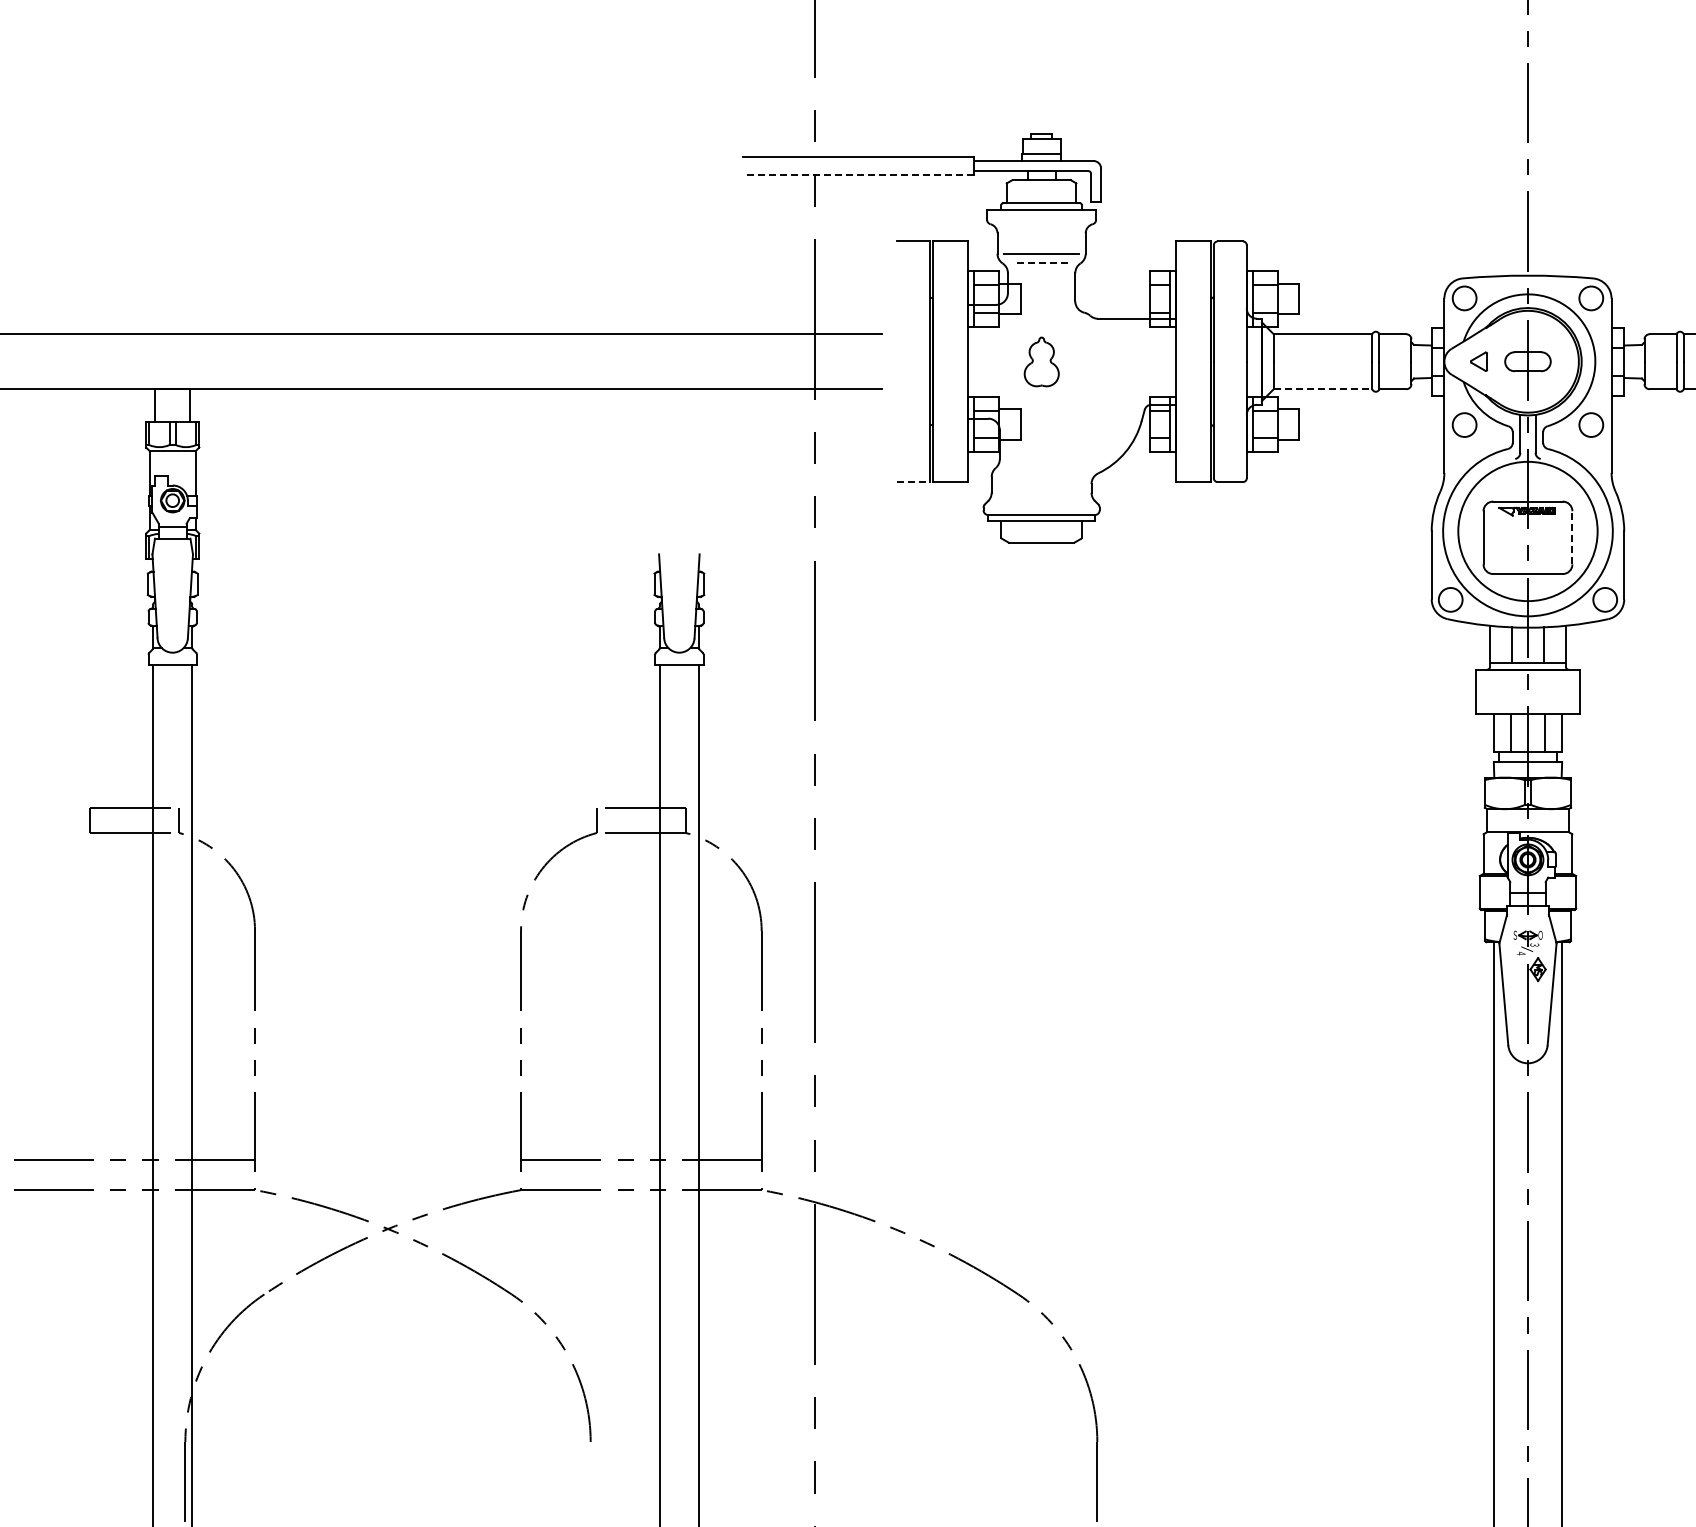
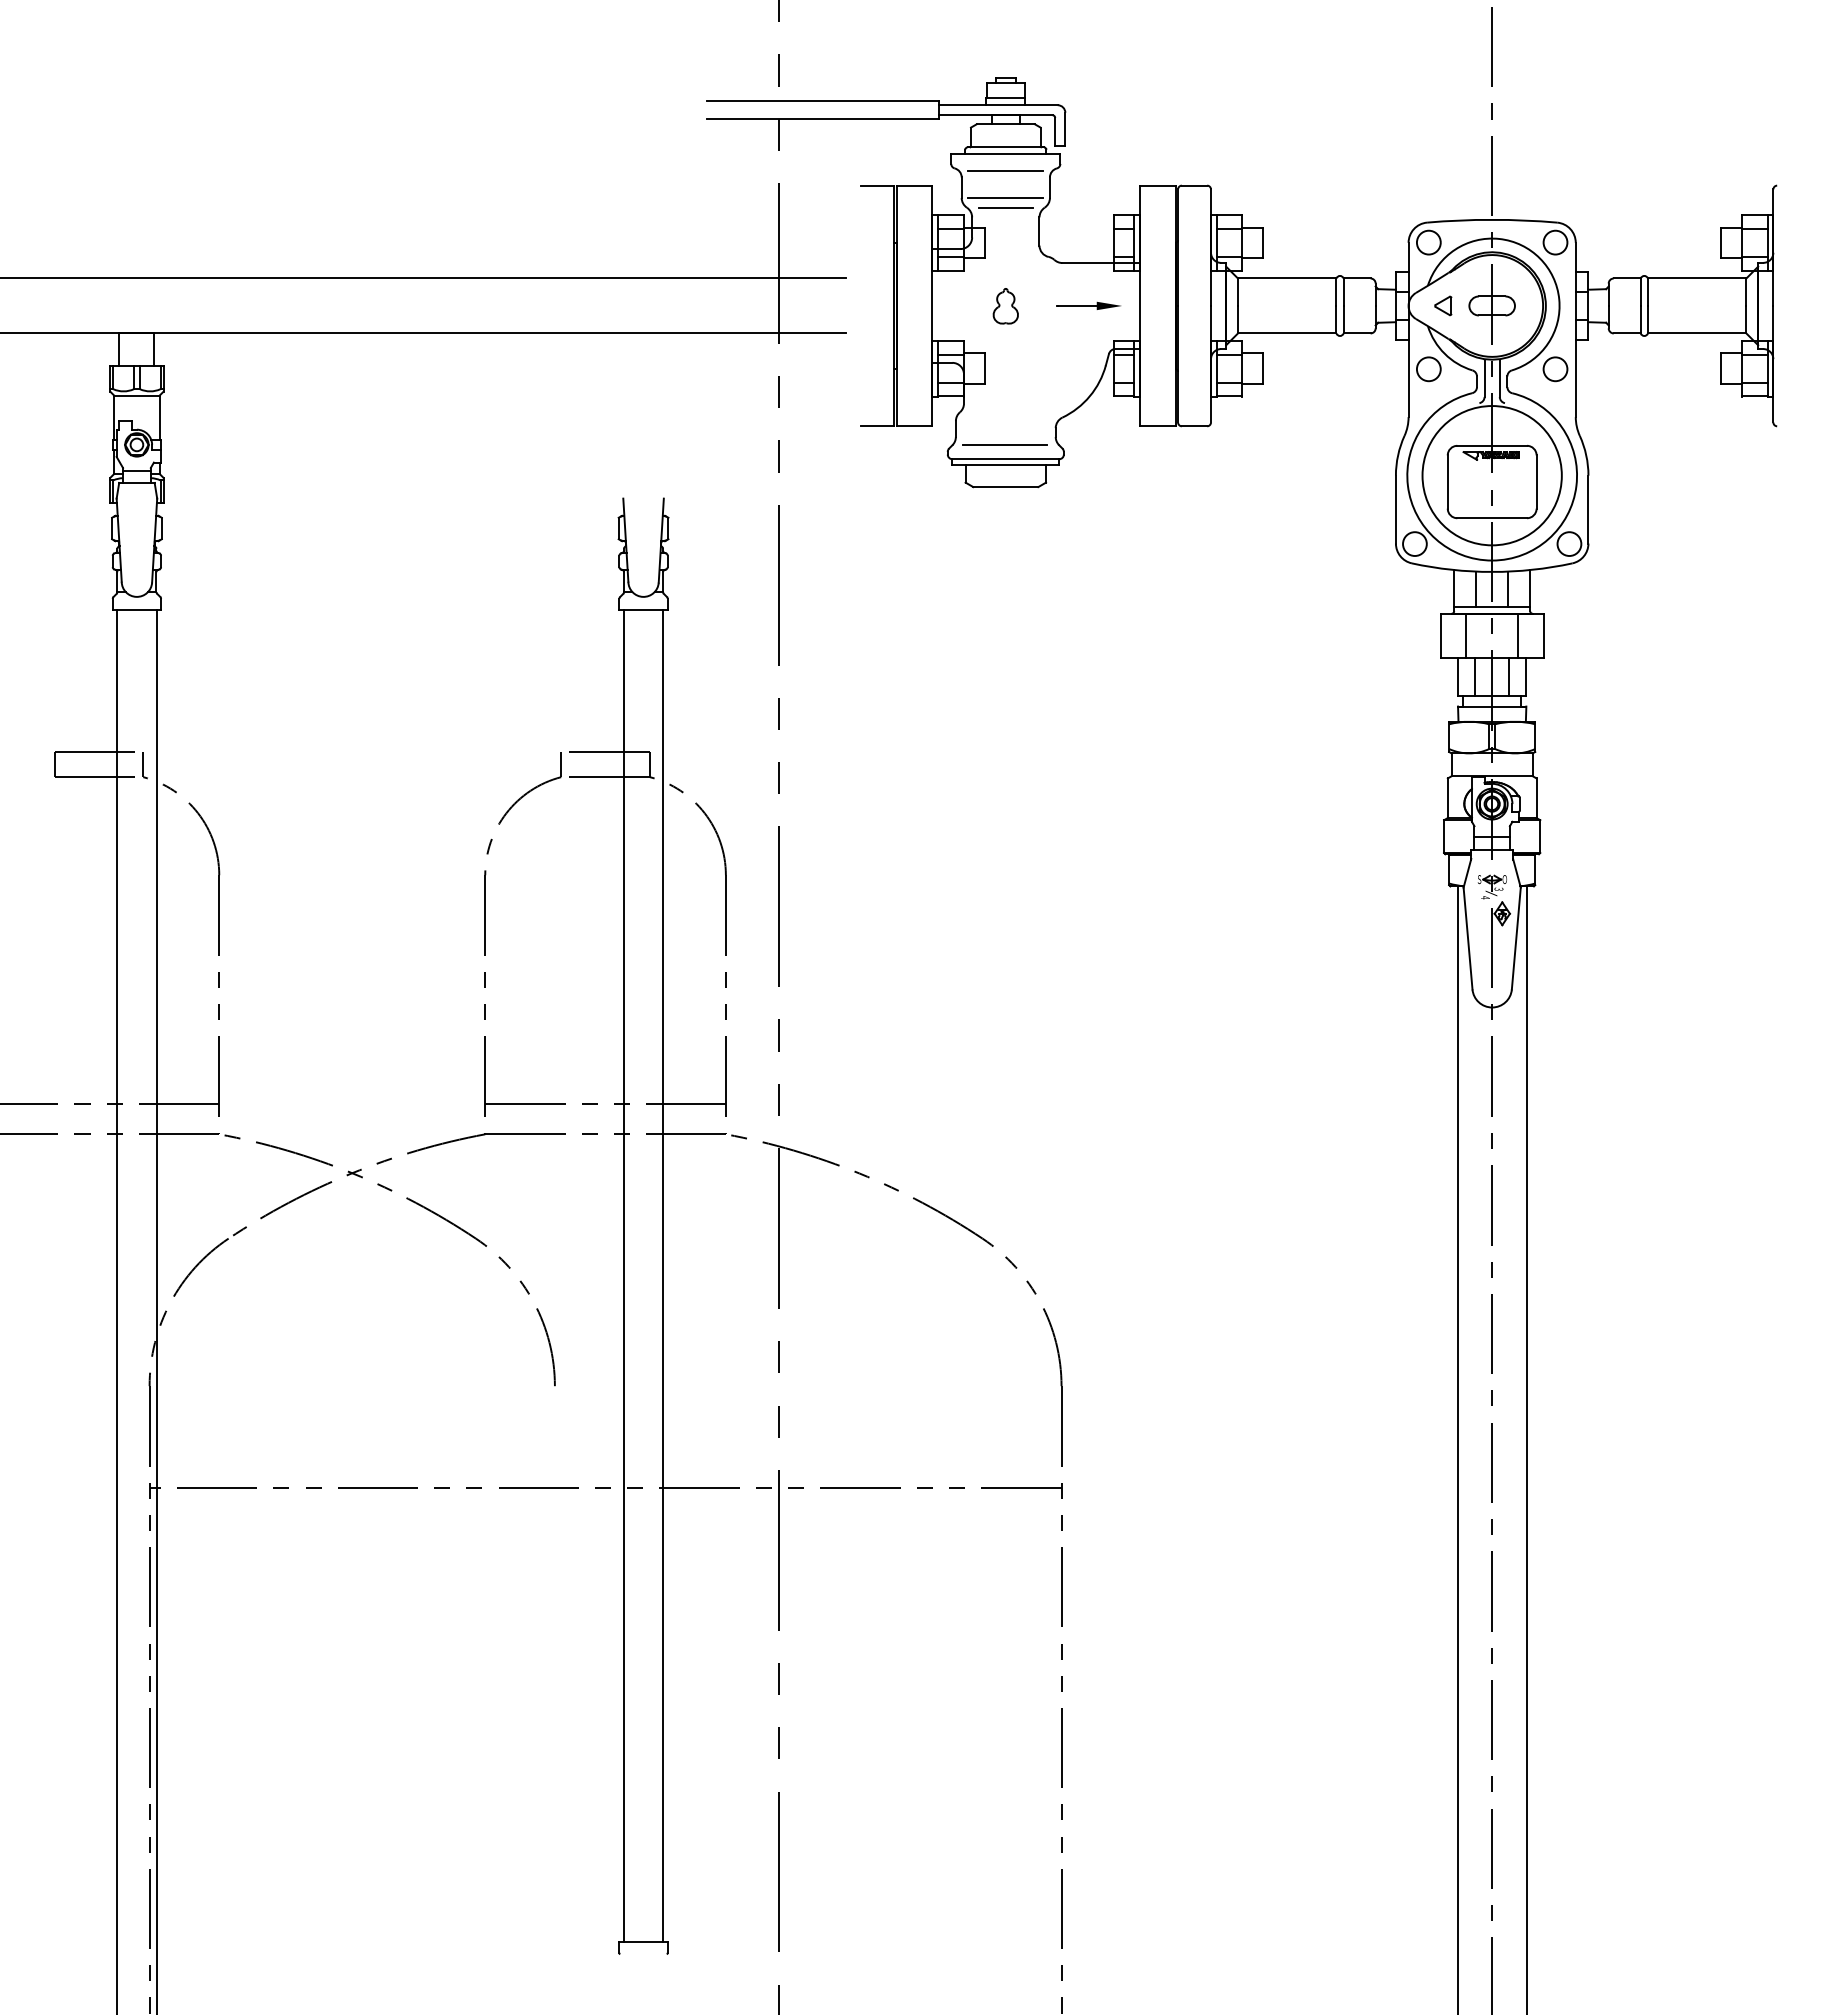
line: (858, 175) -> (822, 119), dashed -> solid
line: (1041, 227) -> (1005, 171), added
line: (1041, 263) -> (1005, 207), dashed -> solid
part: (1124, 361) -> (1088, 305), added
part: (1041, 362) -> (1005, 306), size x0.71
line: (1323, 389) -> (1287, 333), dashed -> solid
line: (914, 482) -> (878, 426), dashed -> solid
line: (1041, 501) -> (1005, 445), added
line: (1572, 538) -> (1536, 482), dashed -> solid
line: (1502, 691) -> (1466, 635), added
line: (1554, 691) -> (1518, 635), added

